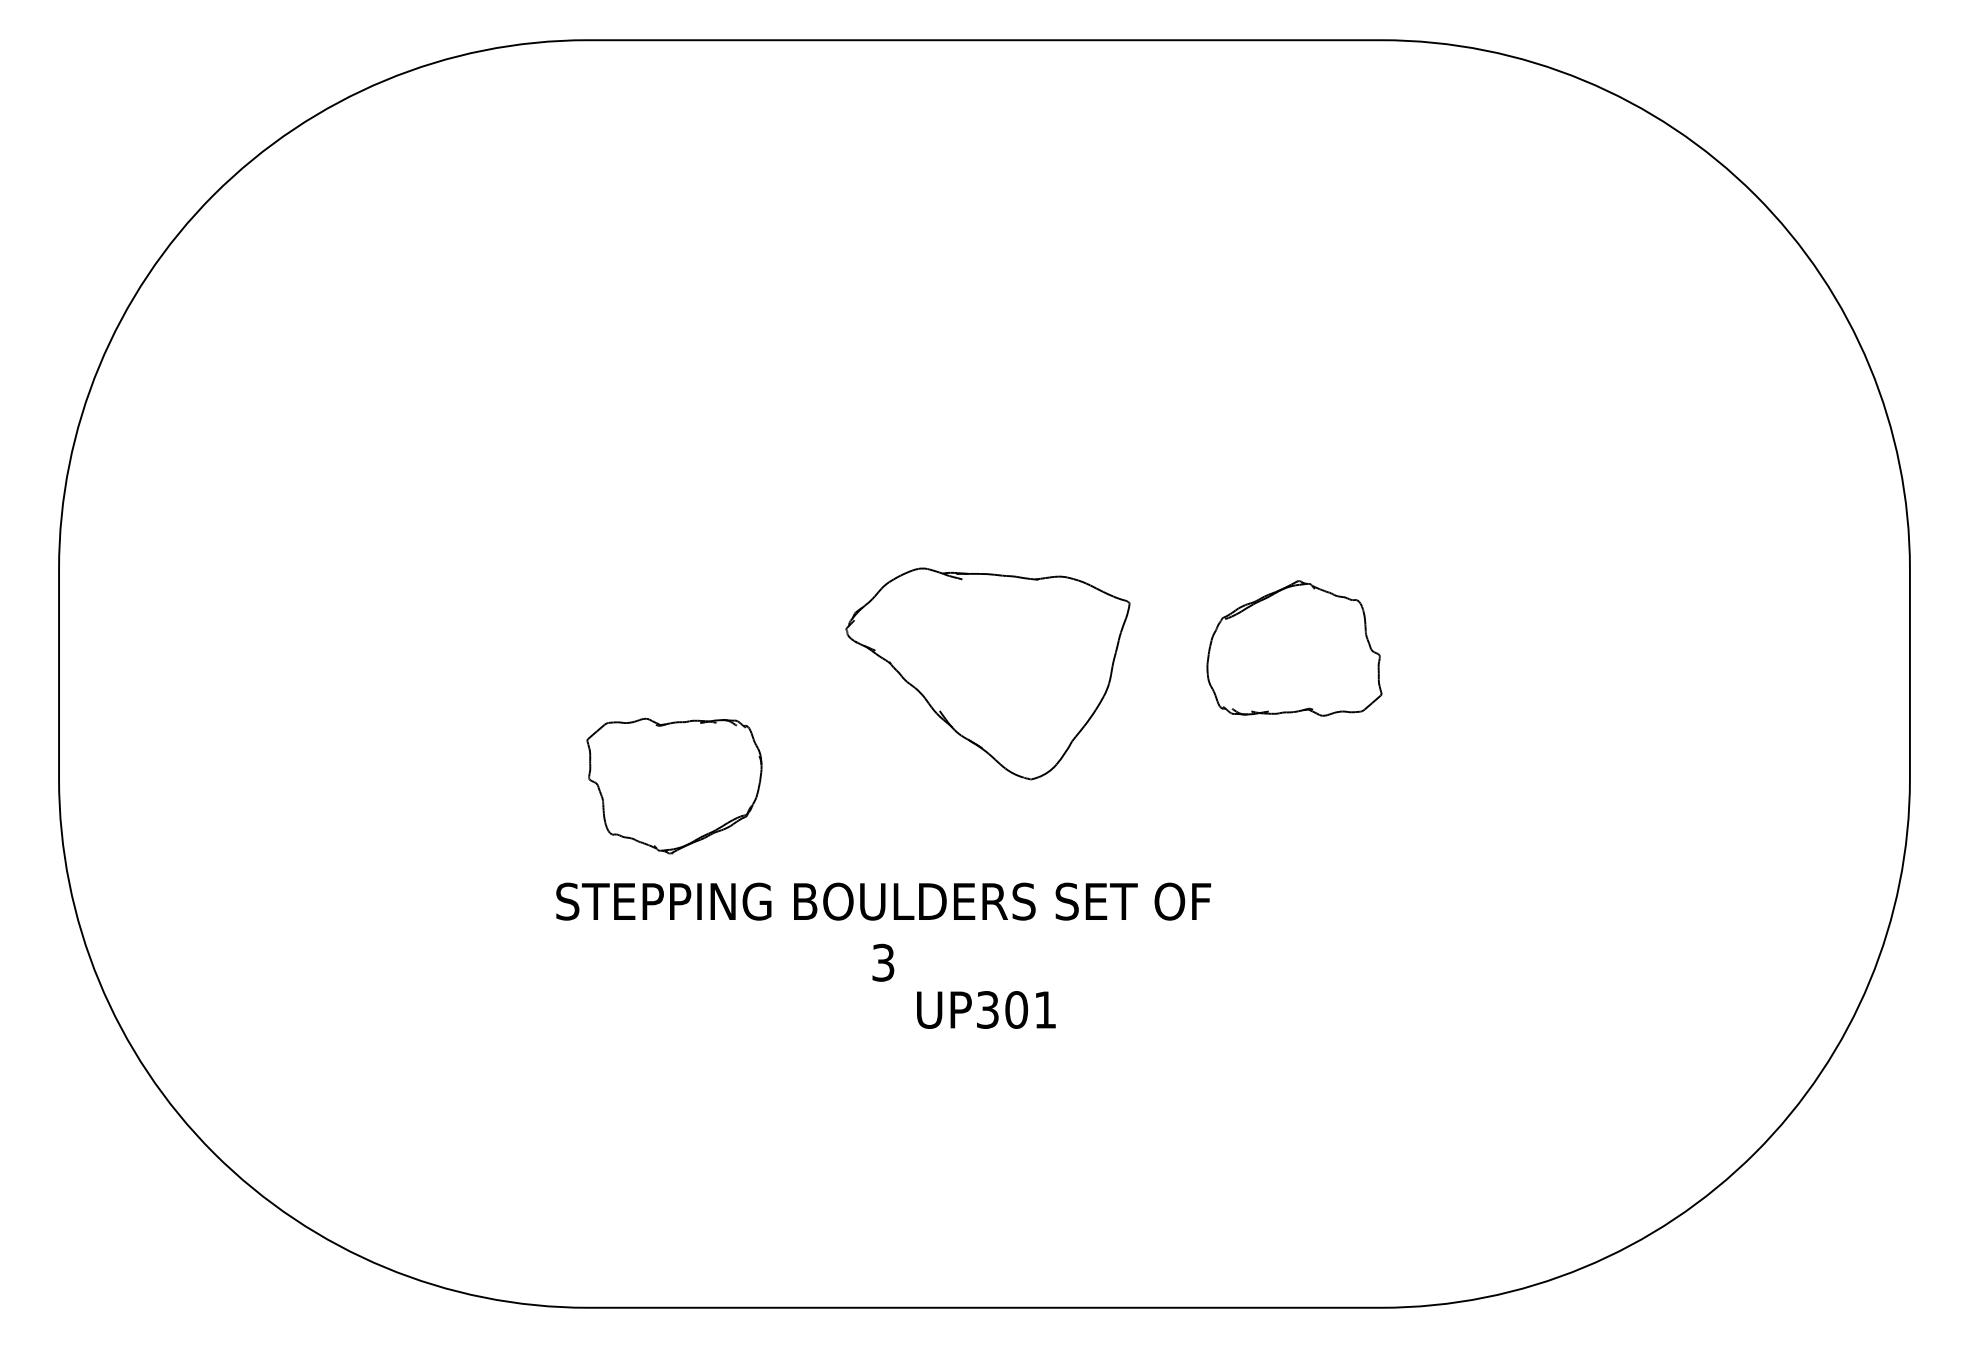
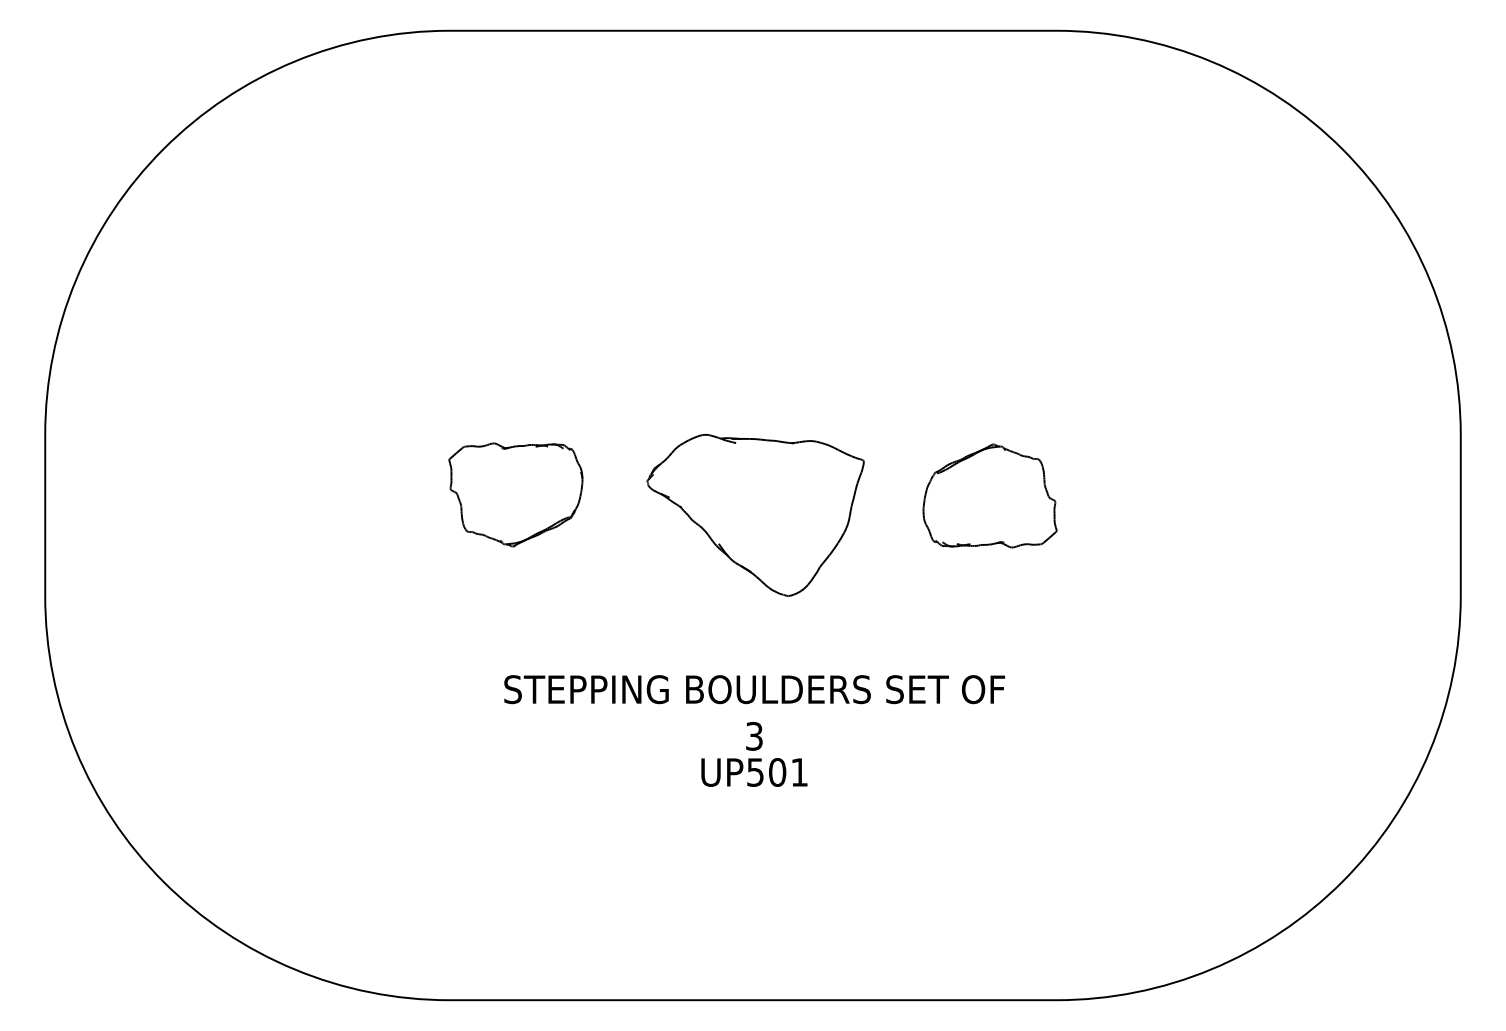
part: (674, 785) -> (515, 494), moved
text: (883, 931) -> (754, 712), moved
text: (987, 1009) -> (755, 772), UP301 -> UP501

